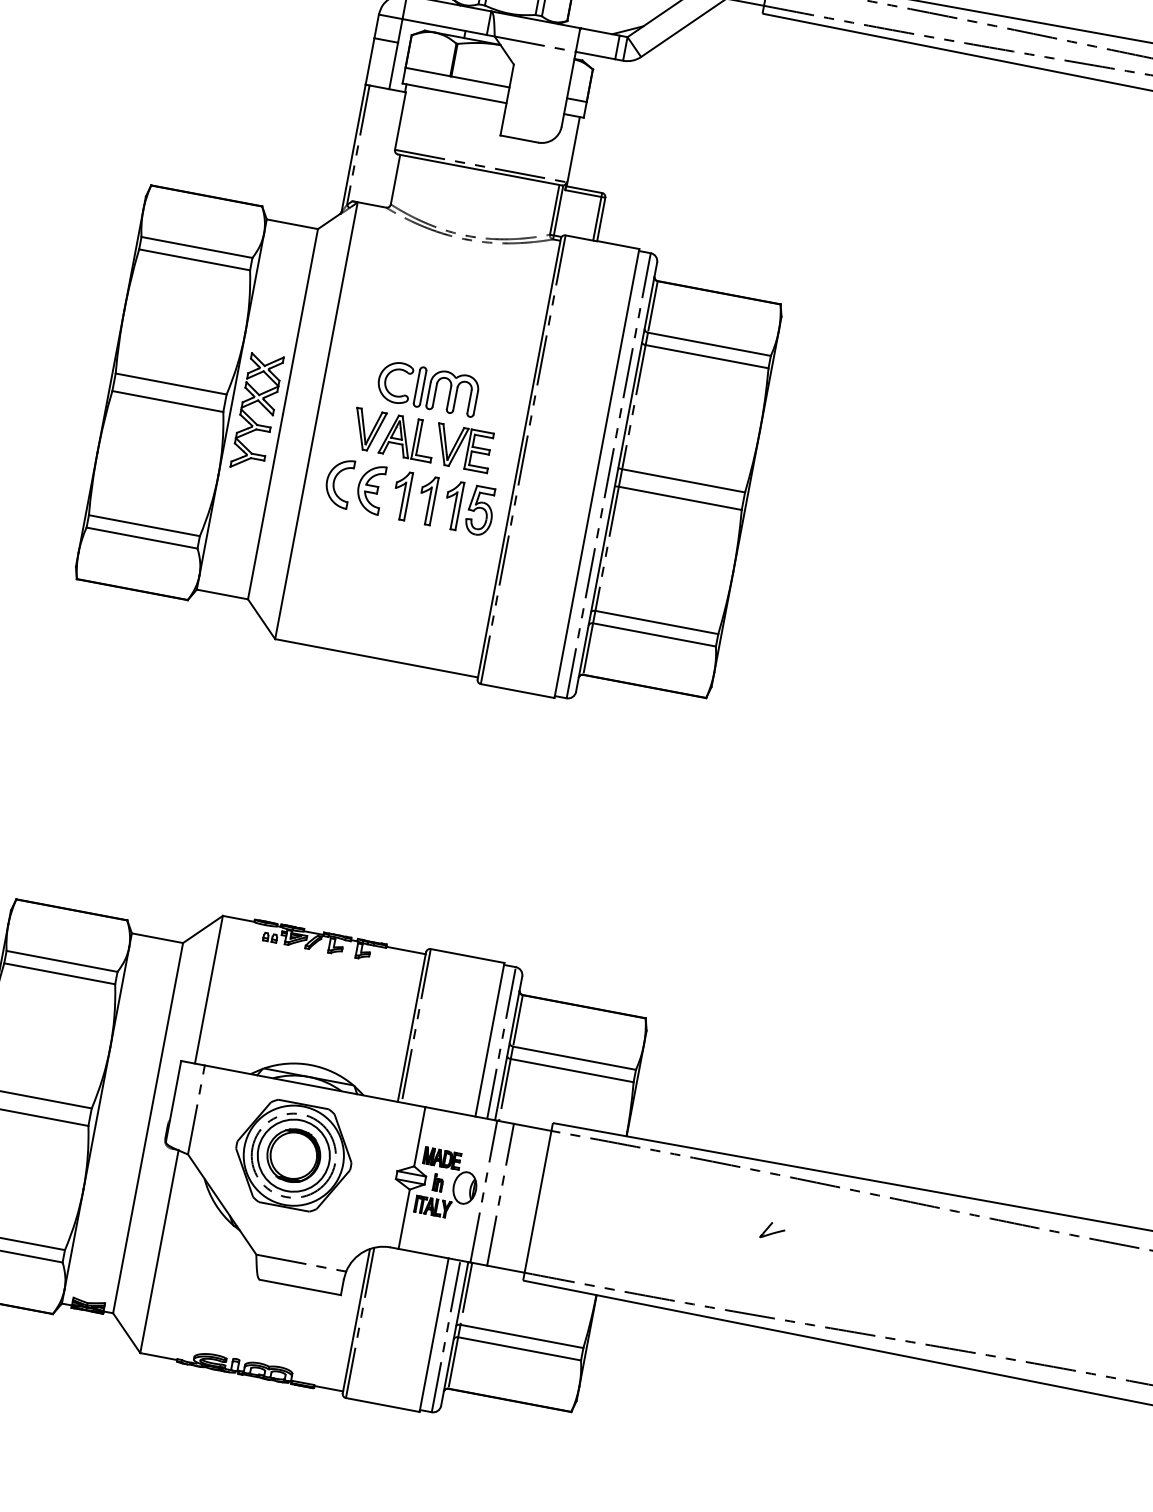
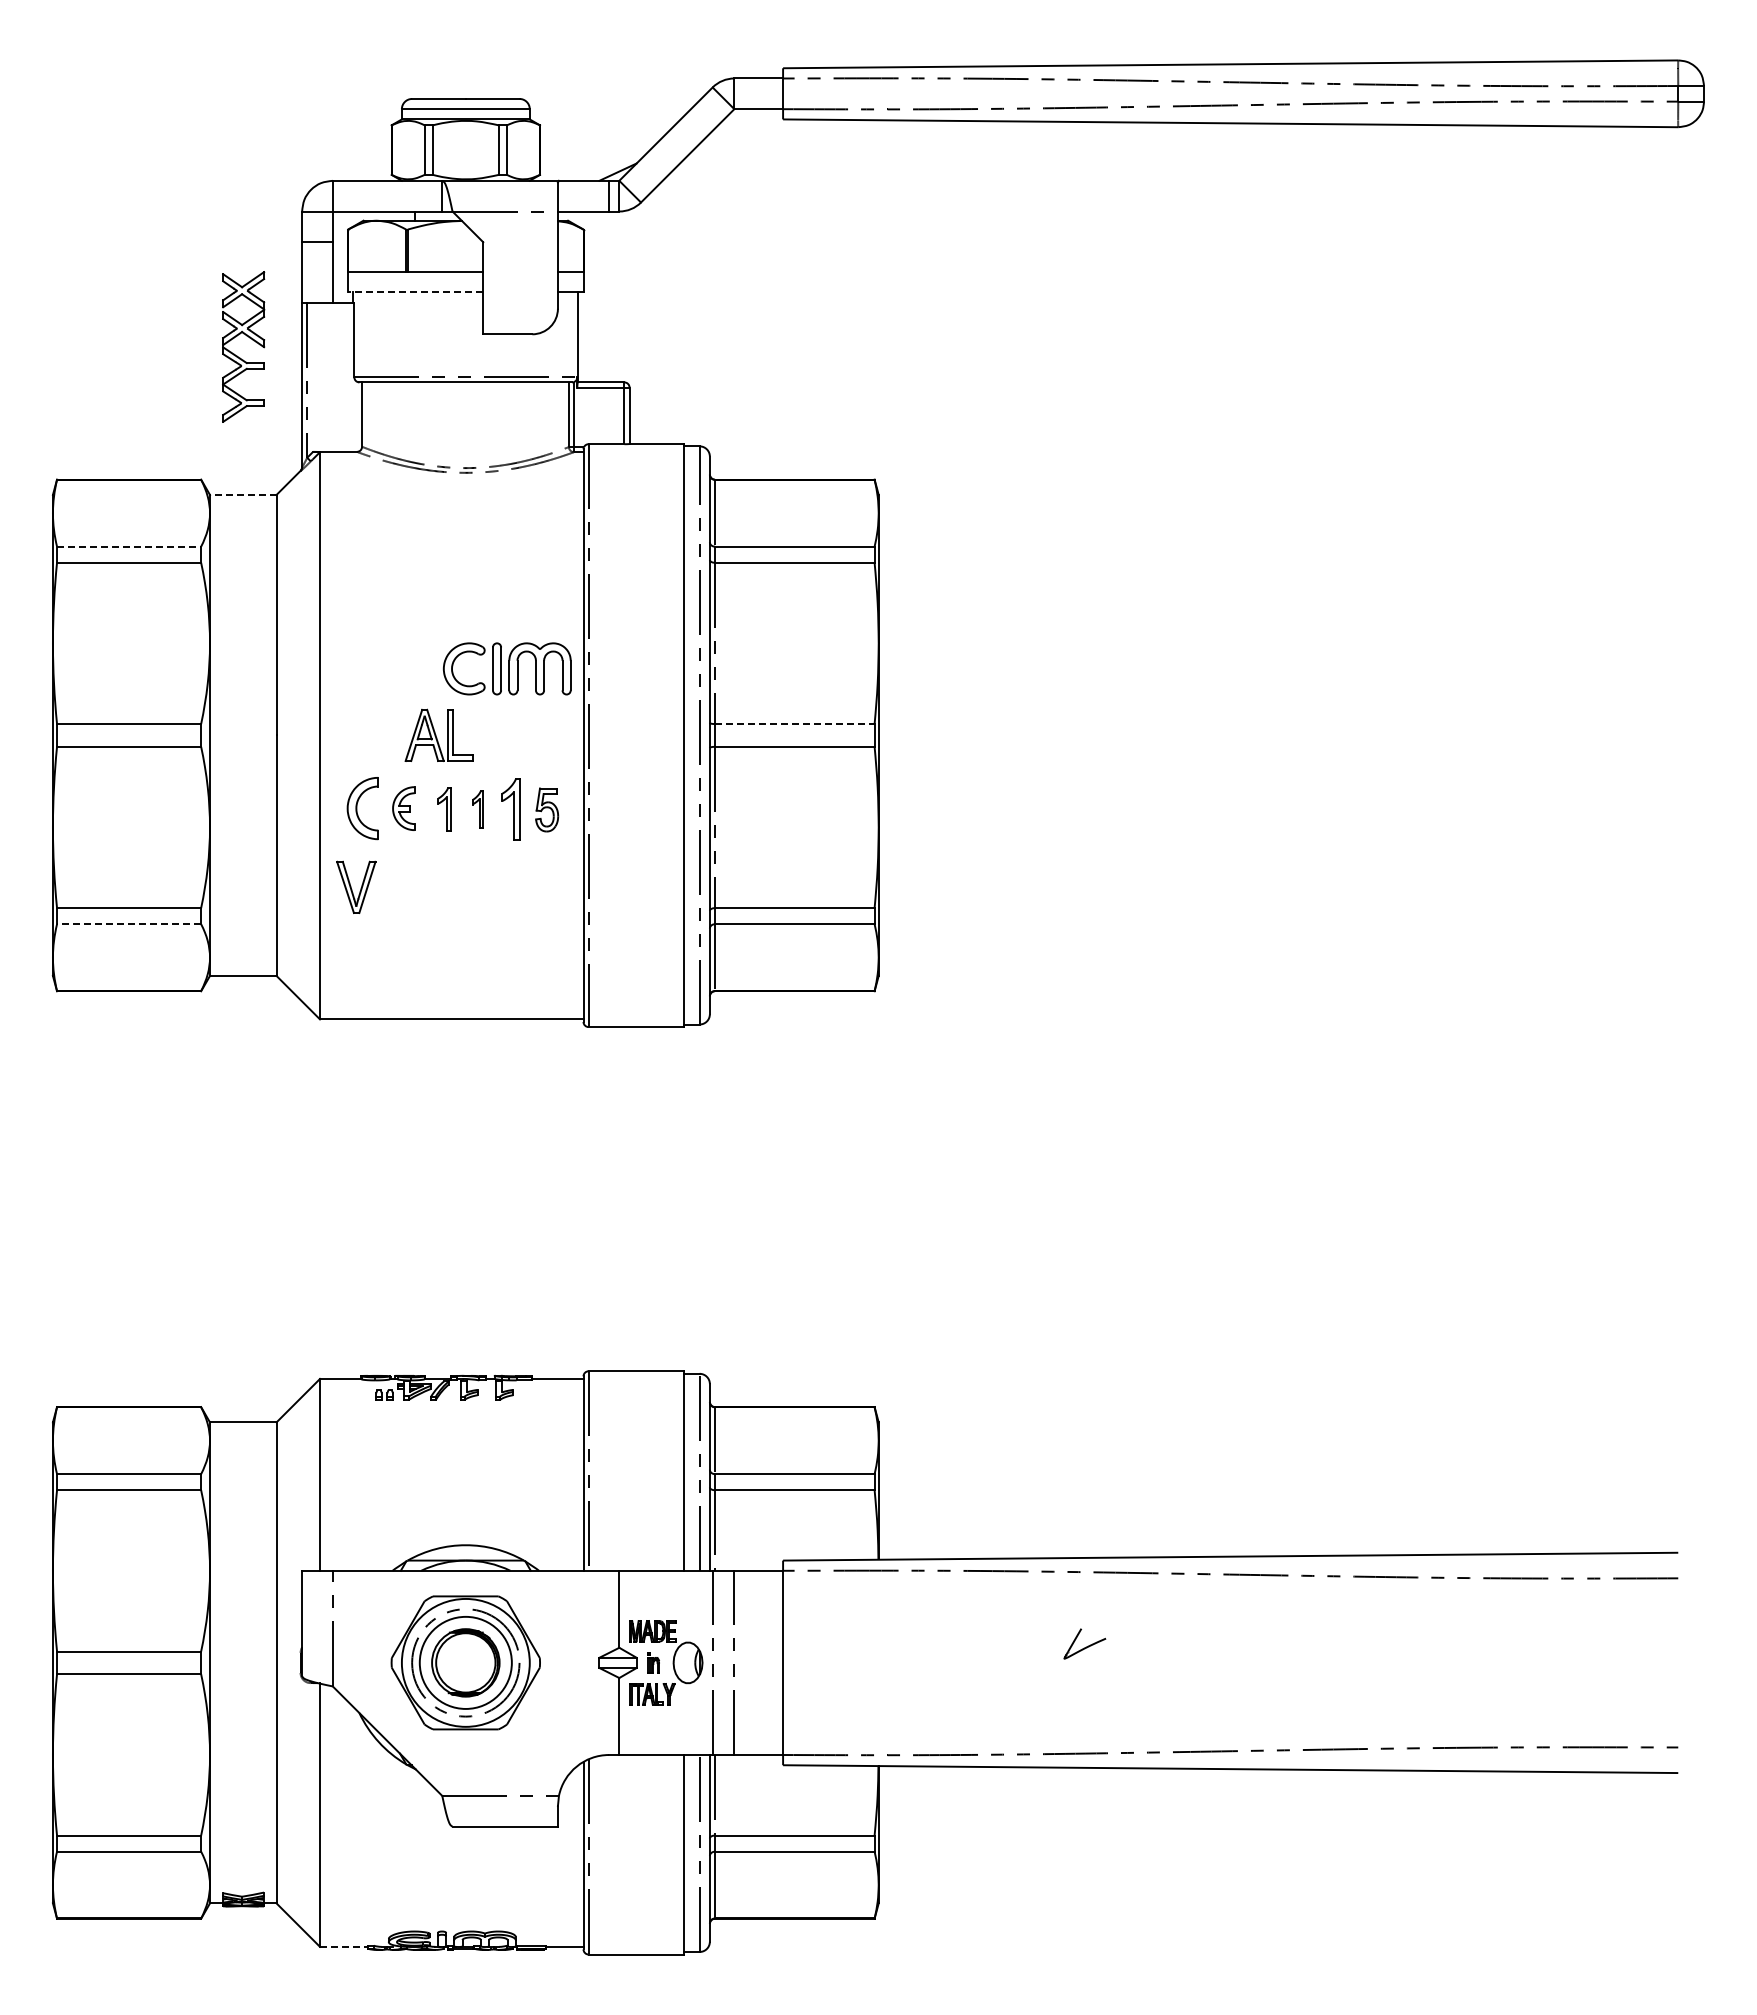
line: (454, 93) -> (415, 292), solid -> dashed
line: (291, 223) -> (242, 494), solid -> dashed
line: (197, 247) -> (129, 546), solid -> dashed
part: (427, 388) -> (506, 668), moved
part: (262, 406) -> (249, 338), moved
part: (368, 429) -> (356, 886), moved
part: (462, 447) -> (509, 734), removed
line: (683, 481) -> (794, 724), solid -> dashed
part: (370, 488) -> (403, 808), size x0.7
part: (401, 495) -> (444, 809), size x0.7
part: (426, 500) -> (477, 809), size x0.6
part: (480, 510) -> (546, 809), size x0.7
line: (141, 538) -> (128, 924), solid -> dashed
part: (772, 1230) -> (1084, 1643), size x1.4
line: (159, 1356) -> (344, 1946), solid -> dashed

